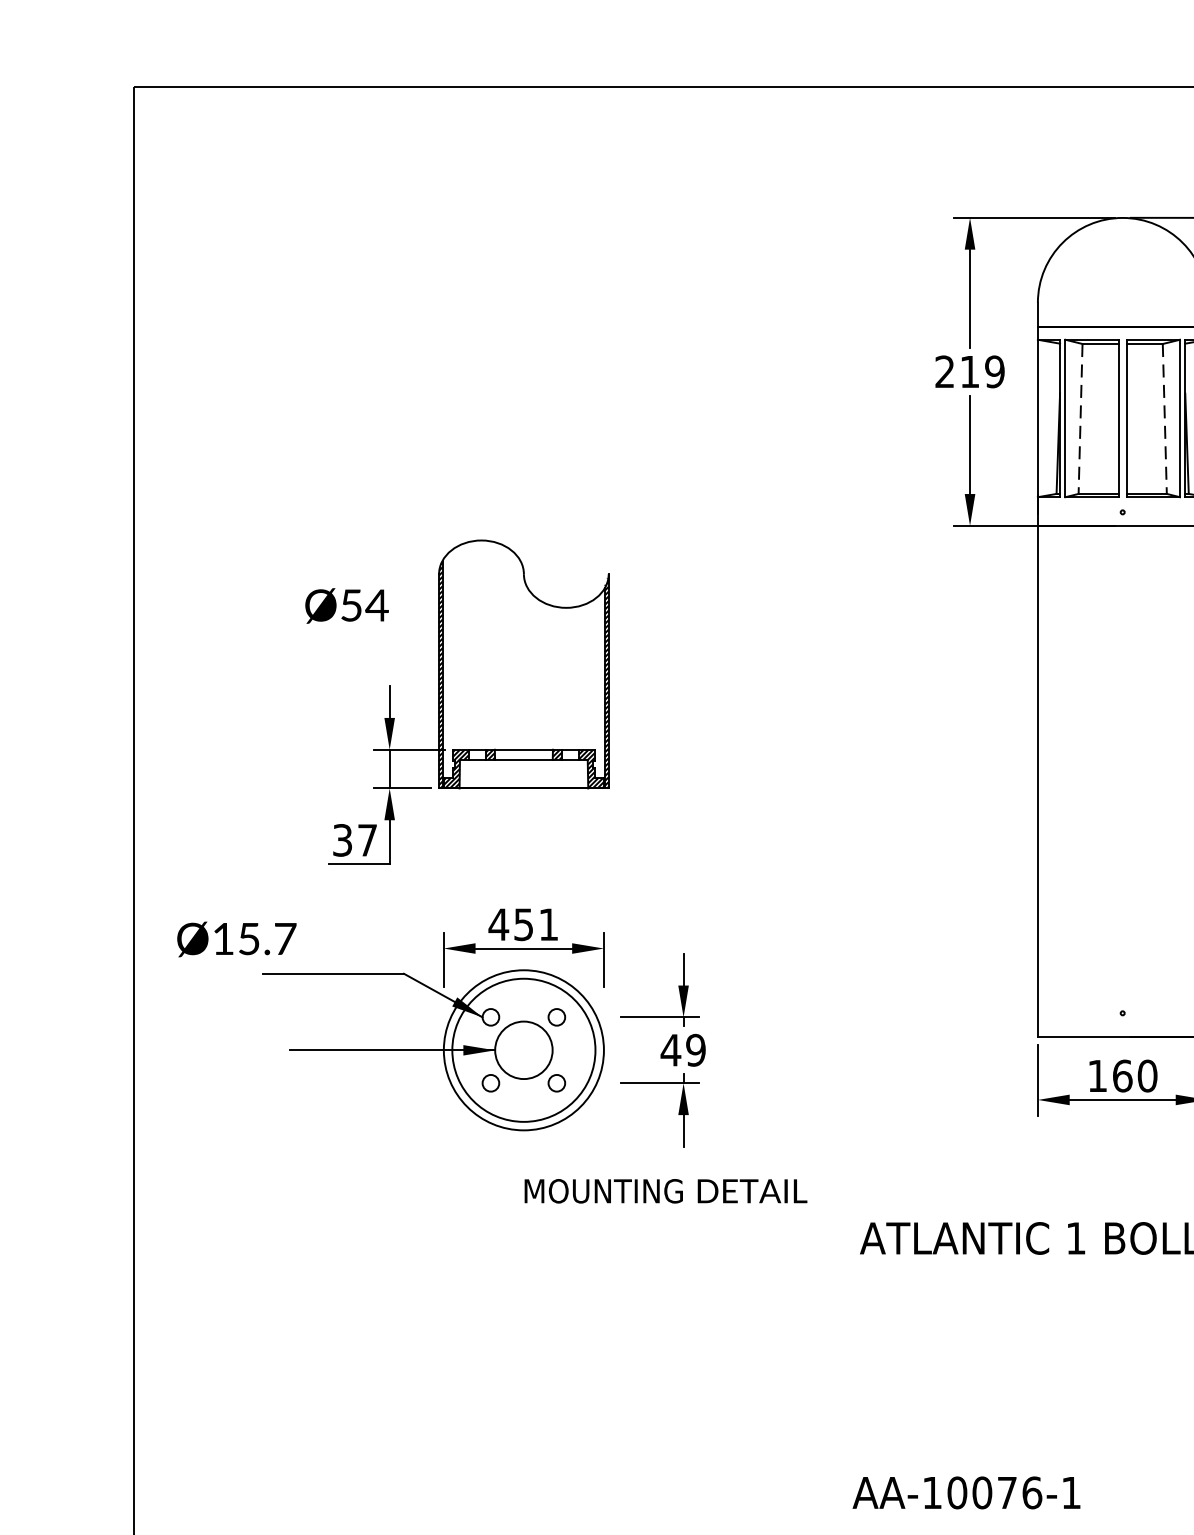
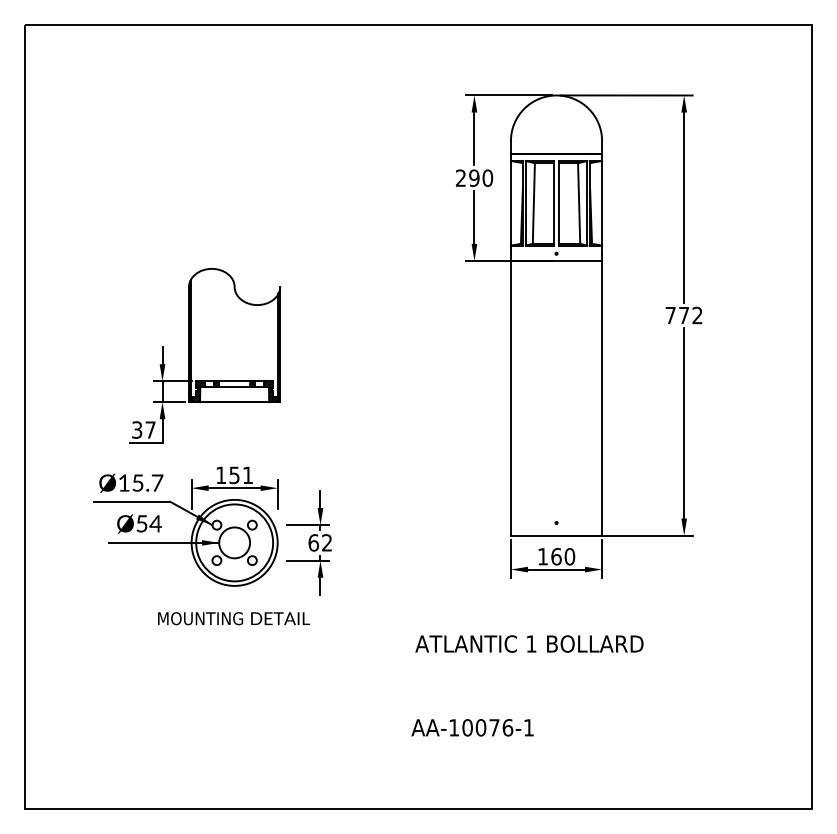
text: (983, 372) -> (481, 178), 219 -> 290
line: (1079, 420) -> (533, 204), dashed -> solid
line: (1165, 420) -> (579, 204), dashed -> solid
text: (346, 604) -> (139, 523), moved
text: (497, 923) -> (220, 474), 451 -> 151
text: (237, 937) -> (131, 482), moved
text: (683, 1049) -> (320, 542), 49 -> 62
text: (665, 1190) -> (233, 618), moved
text: (966, 1492) -> (472, 727), moved

